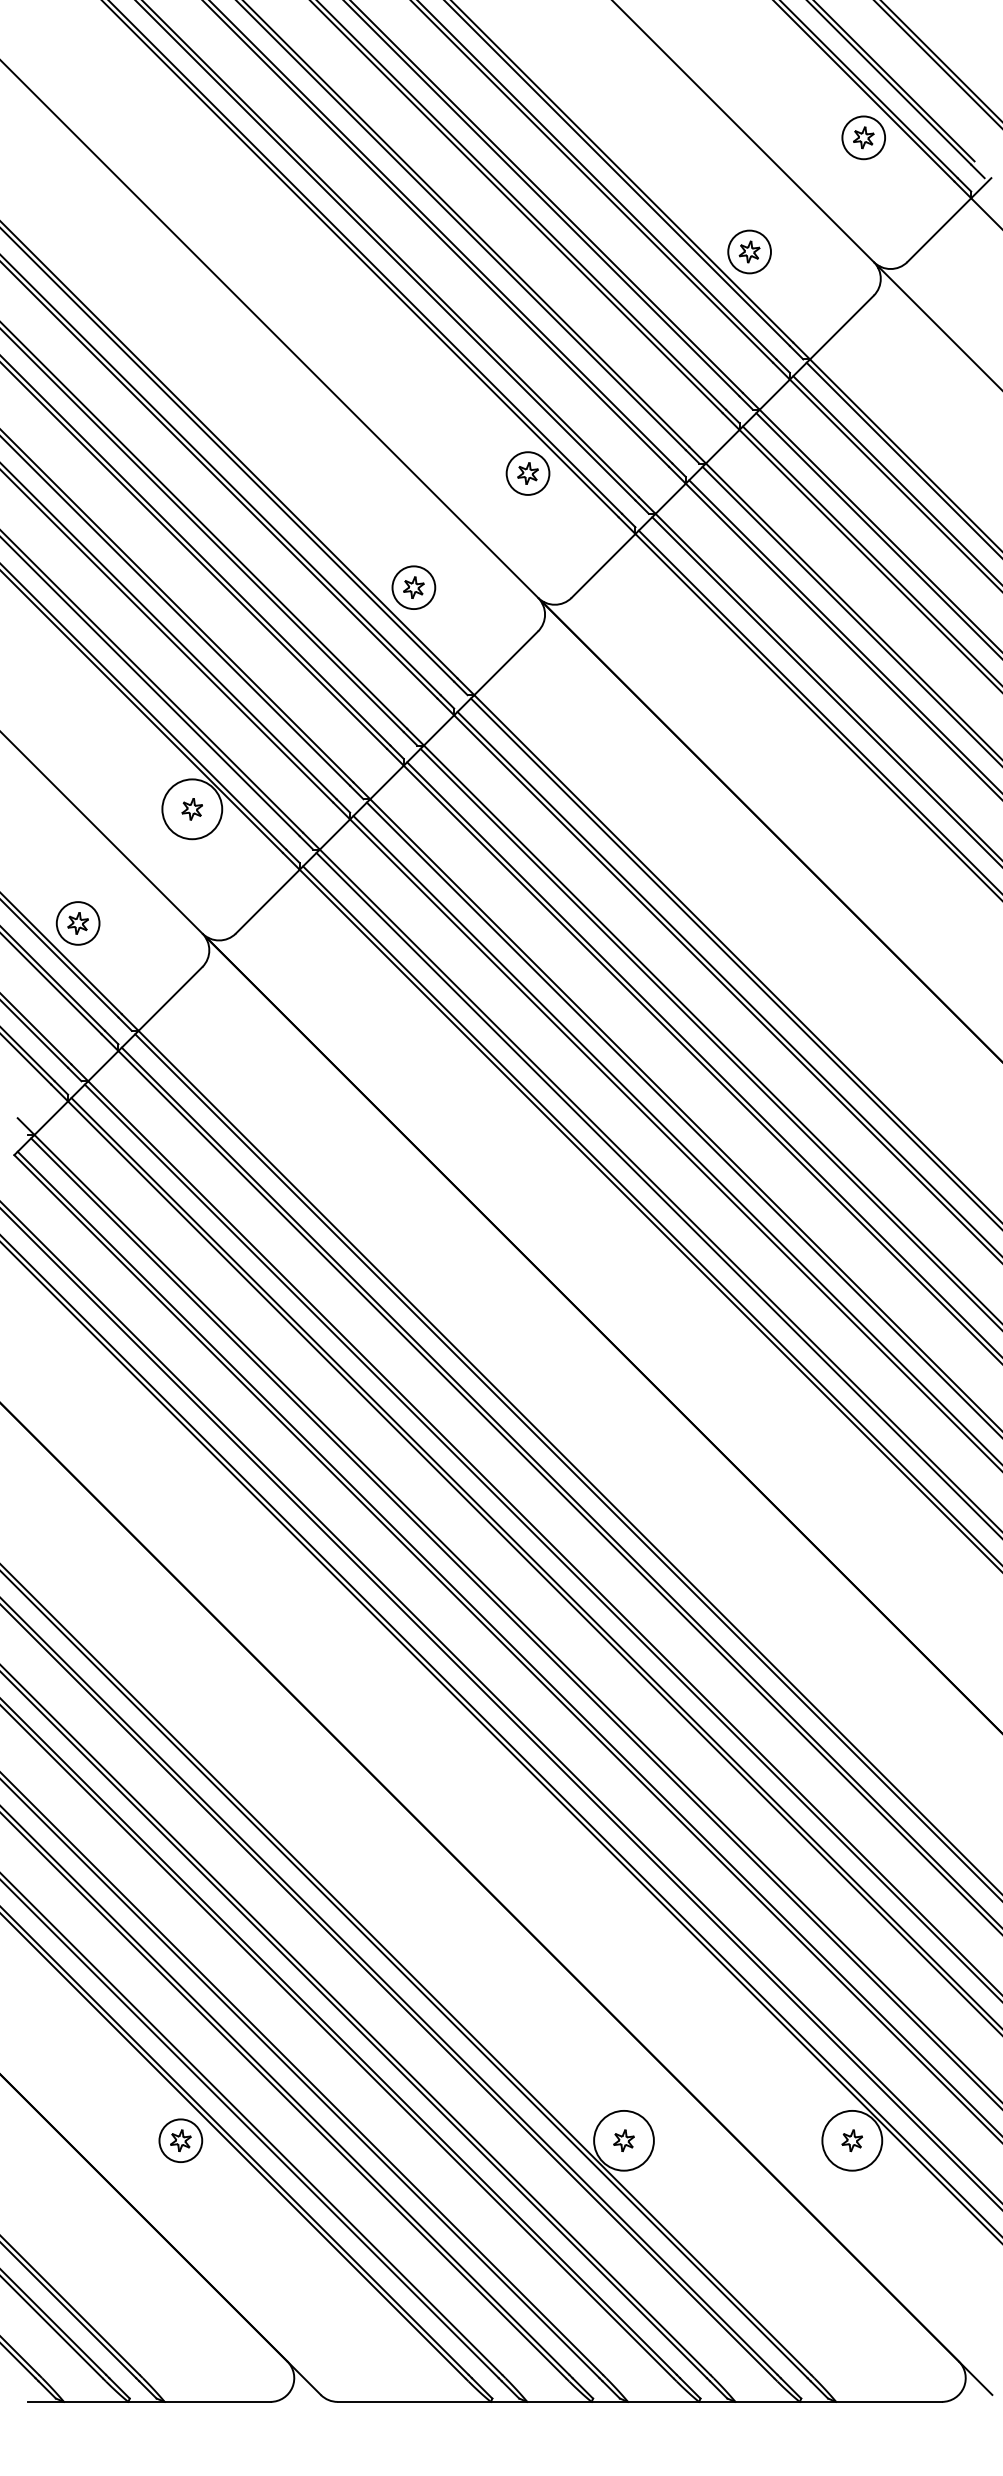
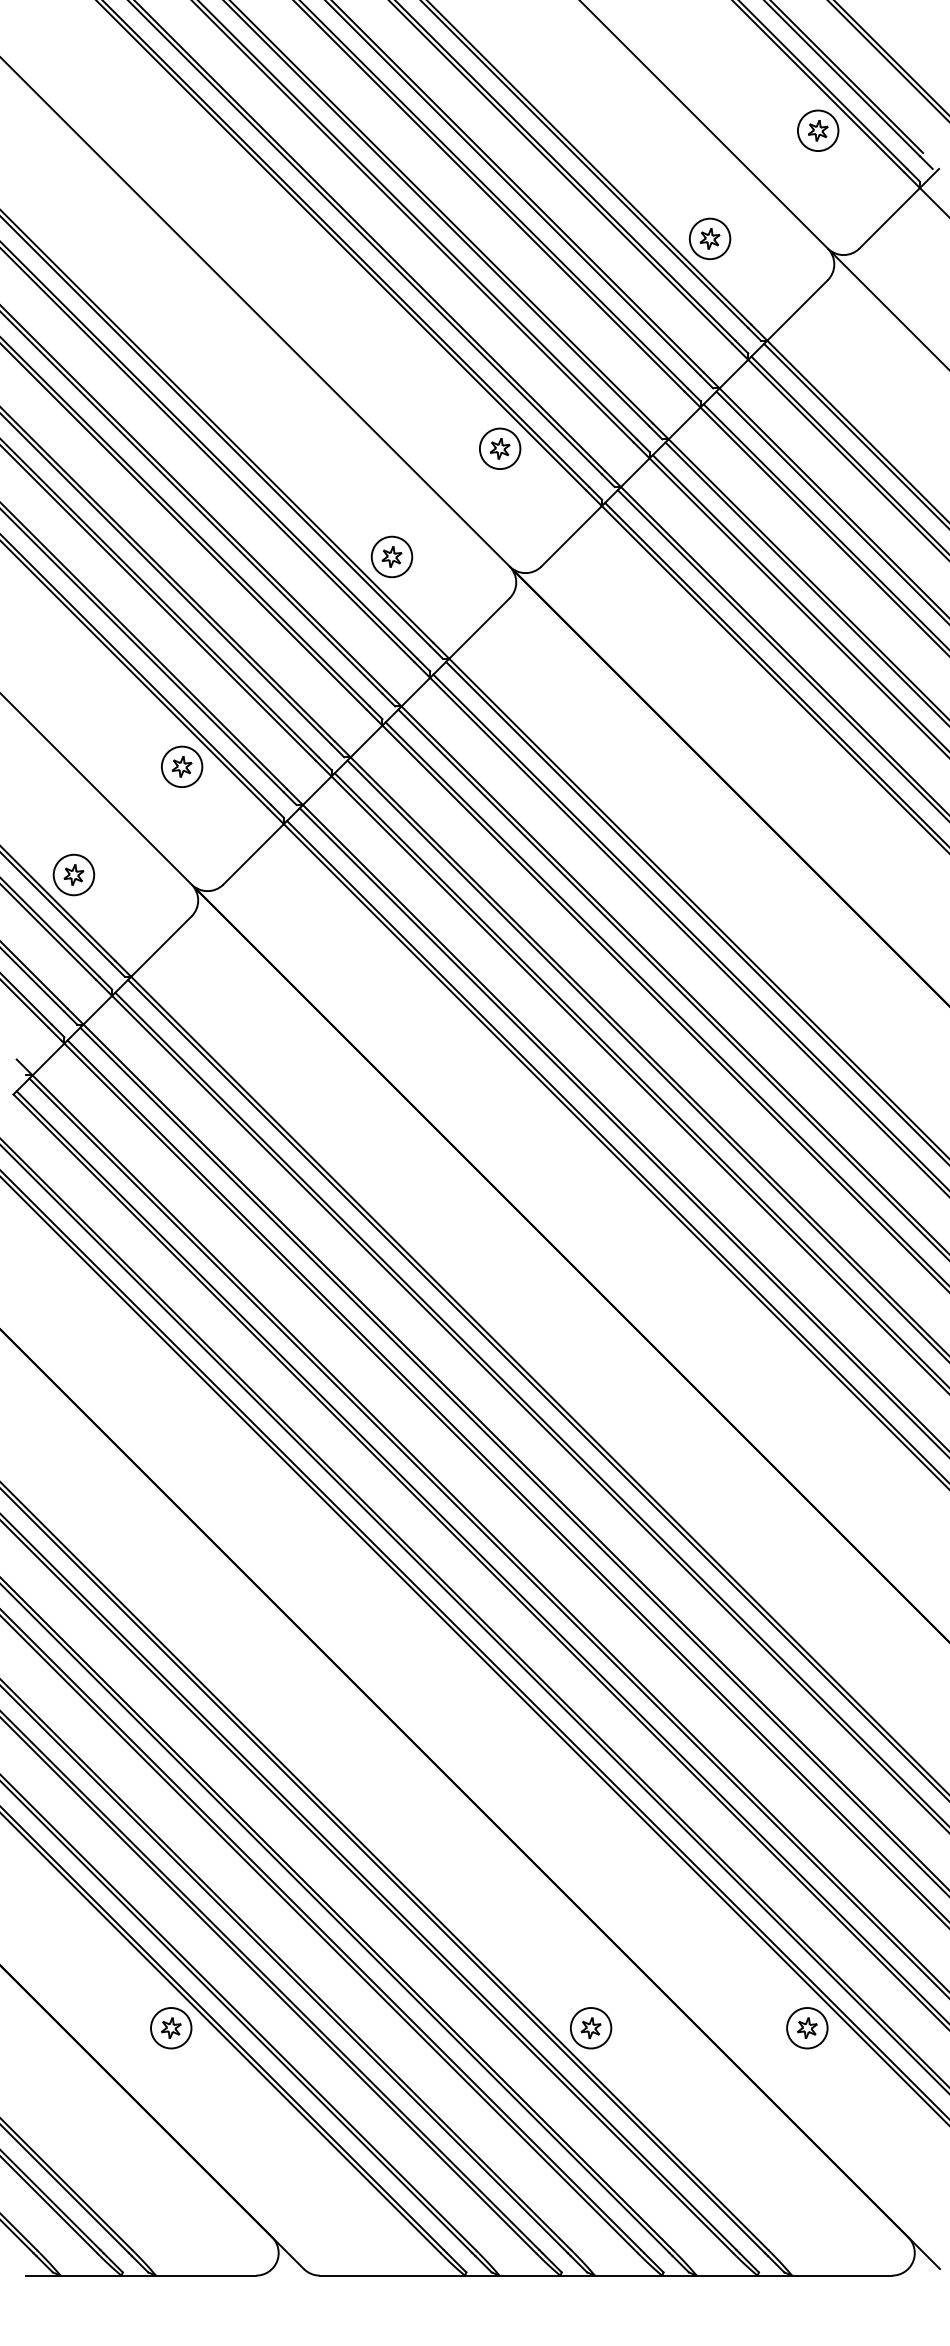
circle: (191, 808) -> (181, 766), size x0.71
circle: (623, 2140) -> (590, 2027), size x0.71
circle: (852, 2140) -> (807, 2027), size x0.71

